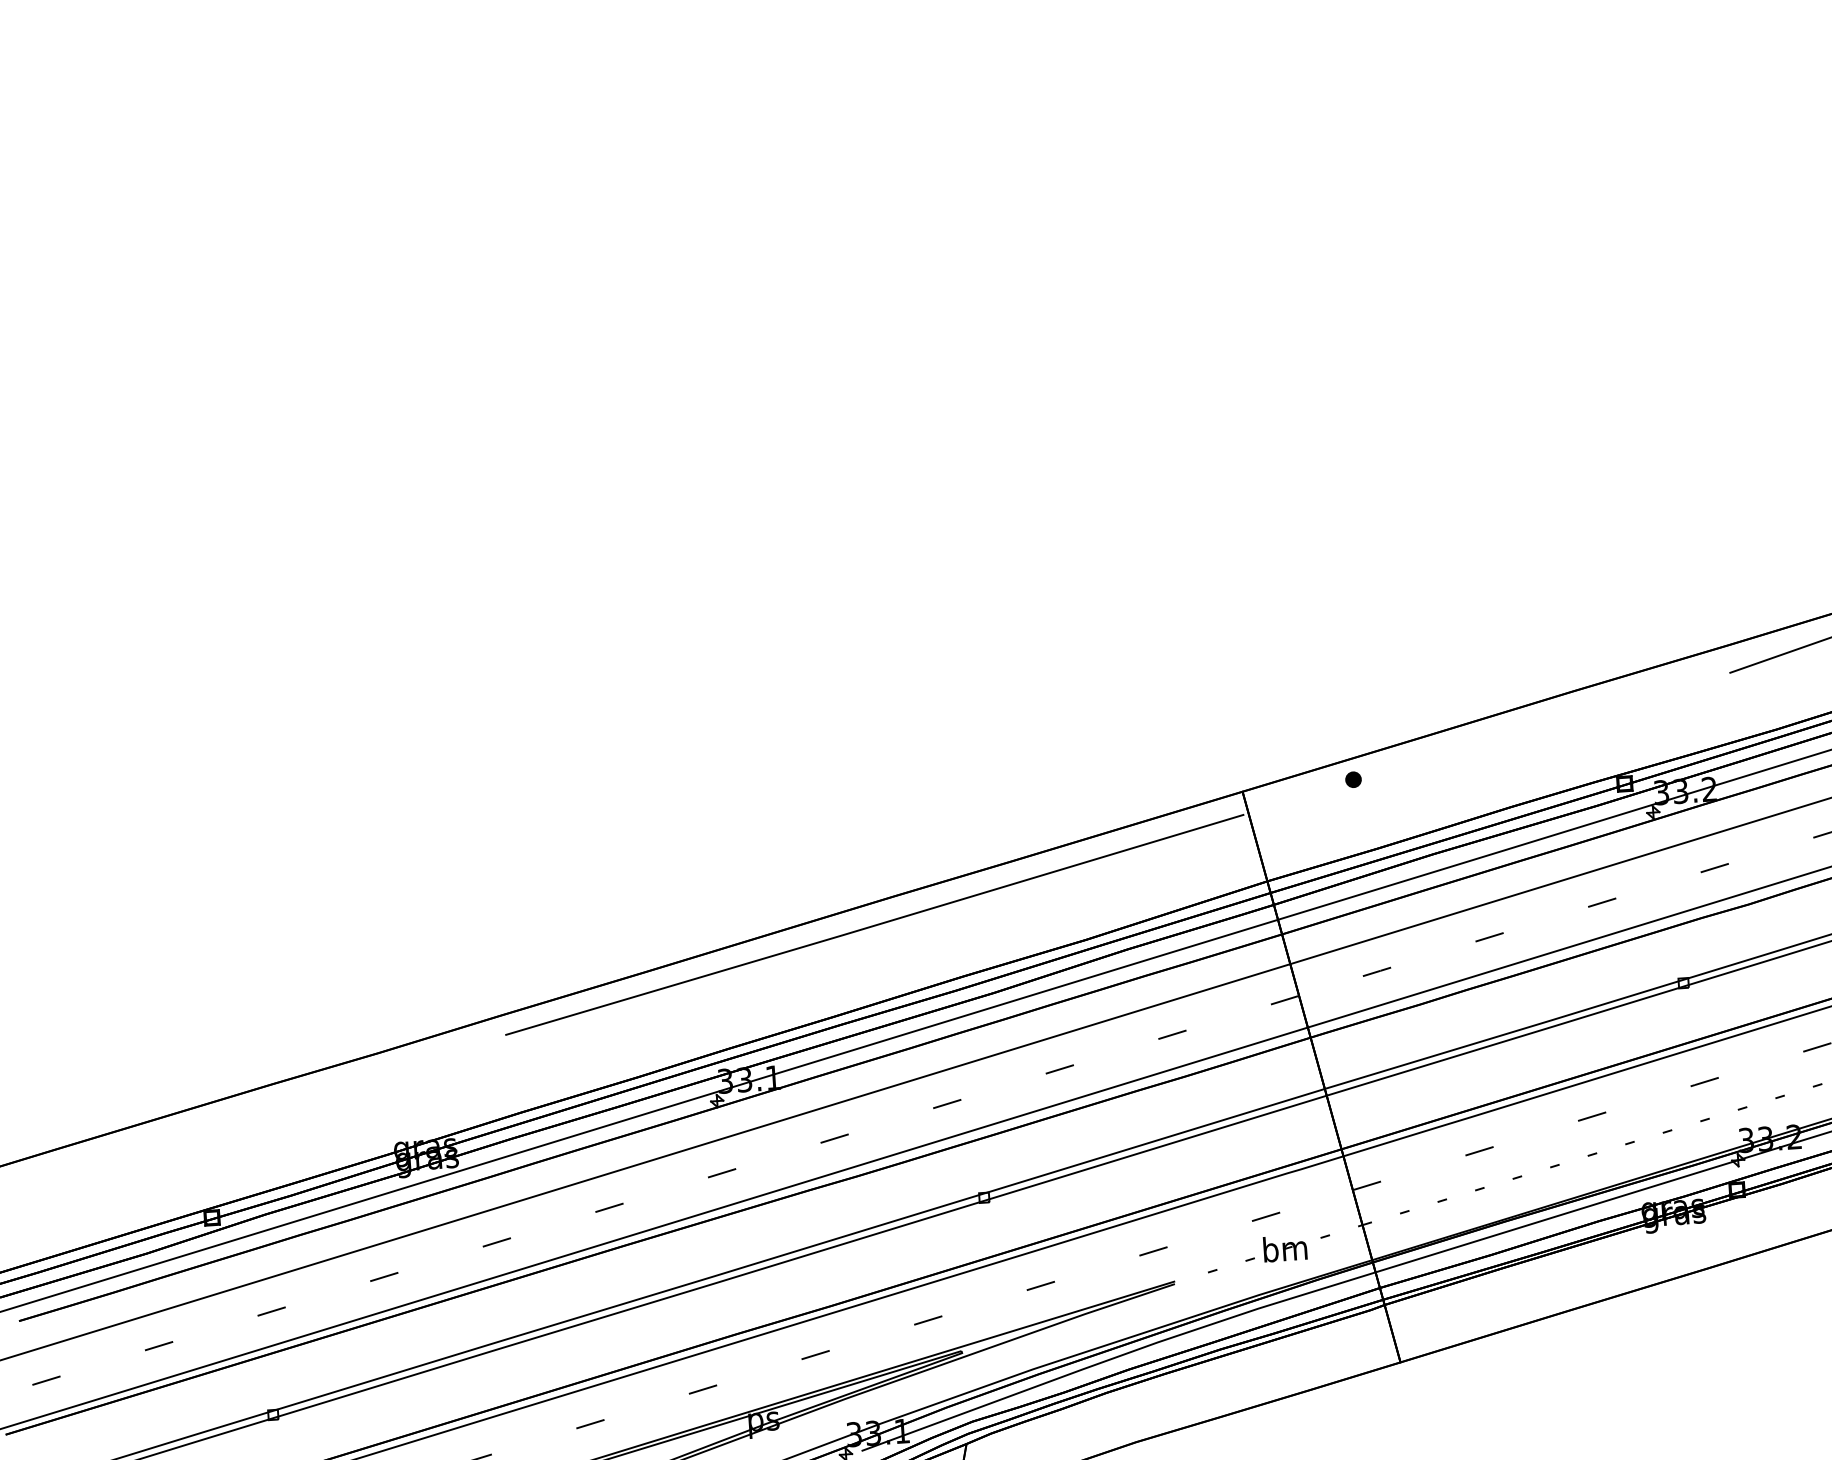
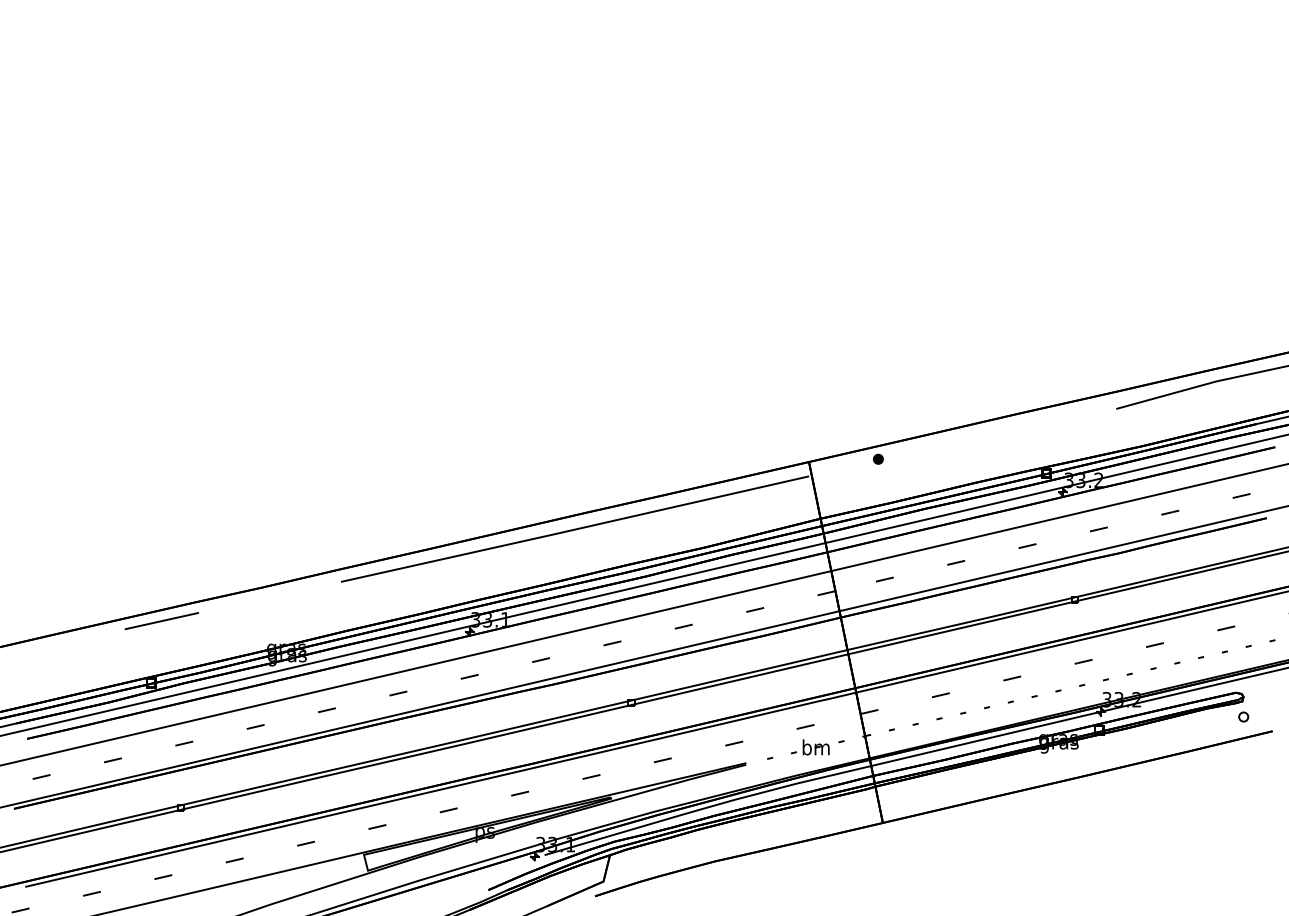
line: (221, 1118) -> (161, 621), added

